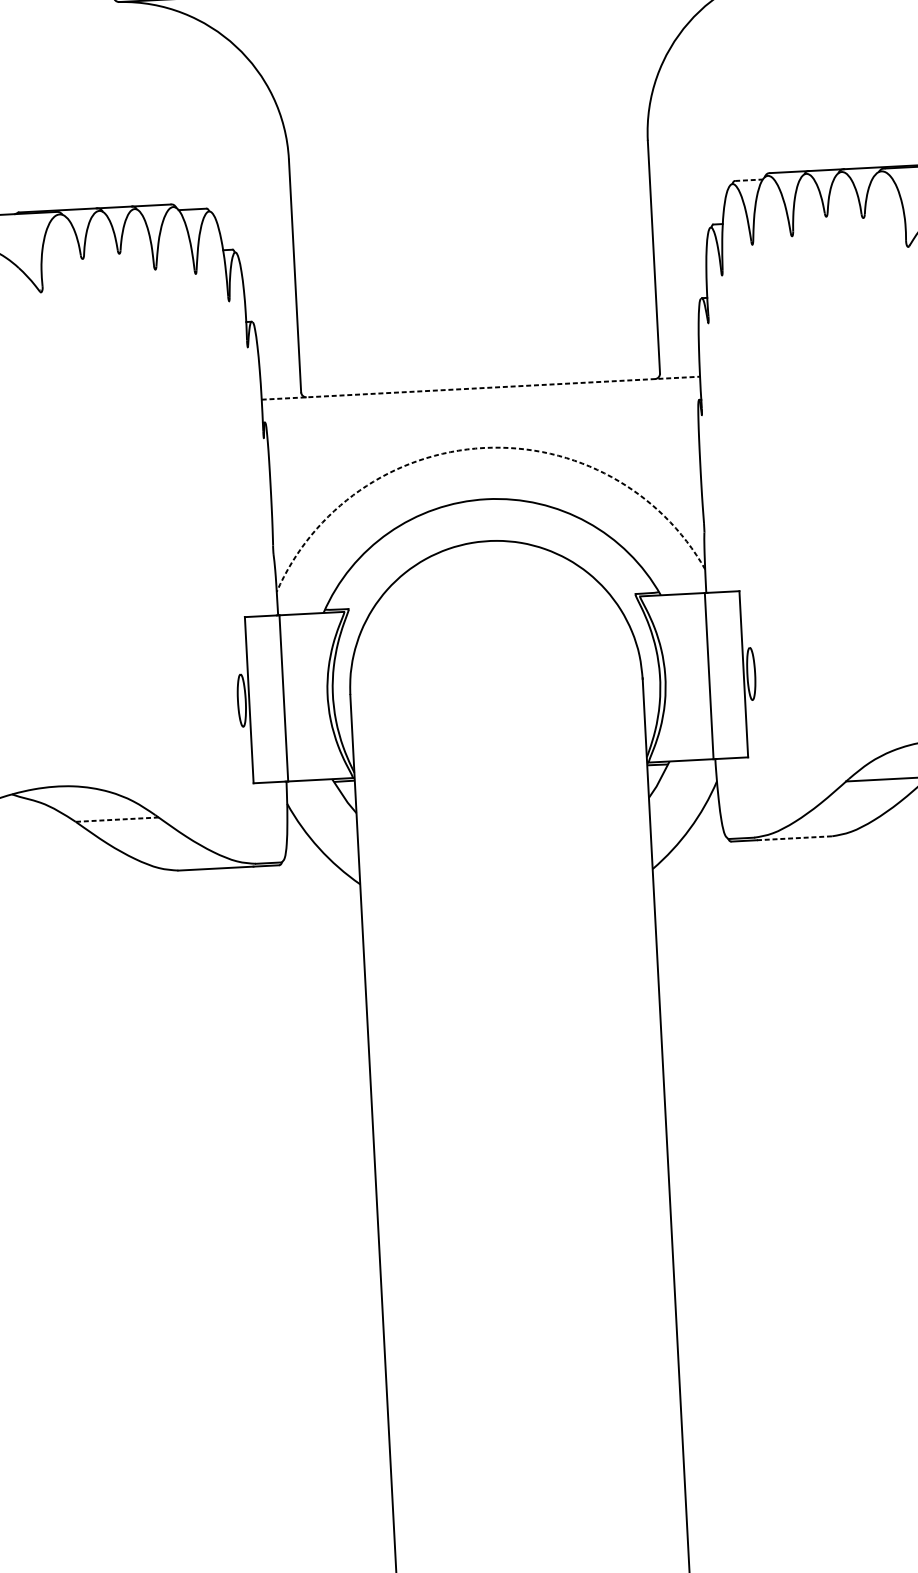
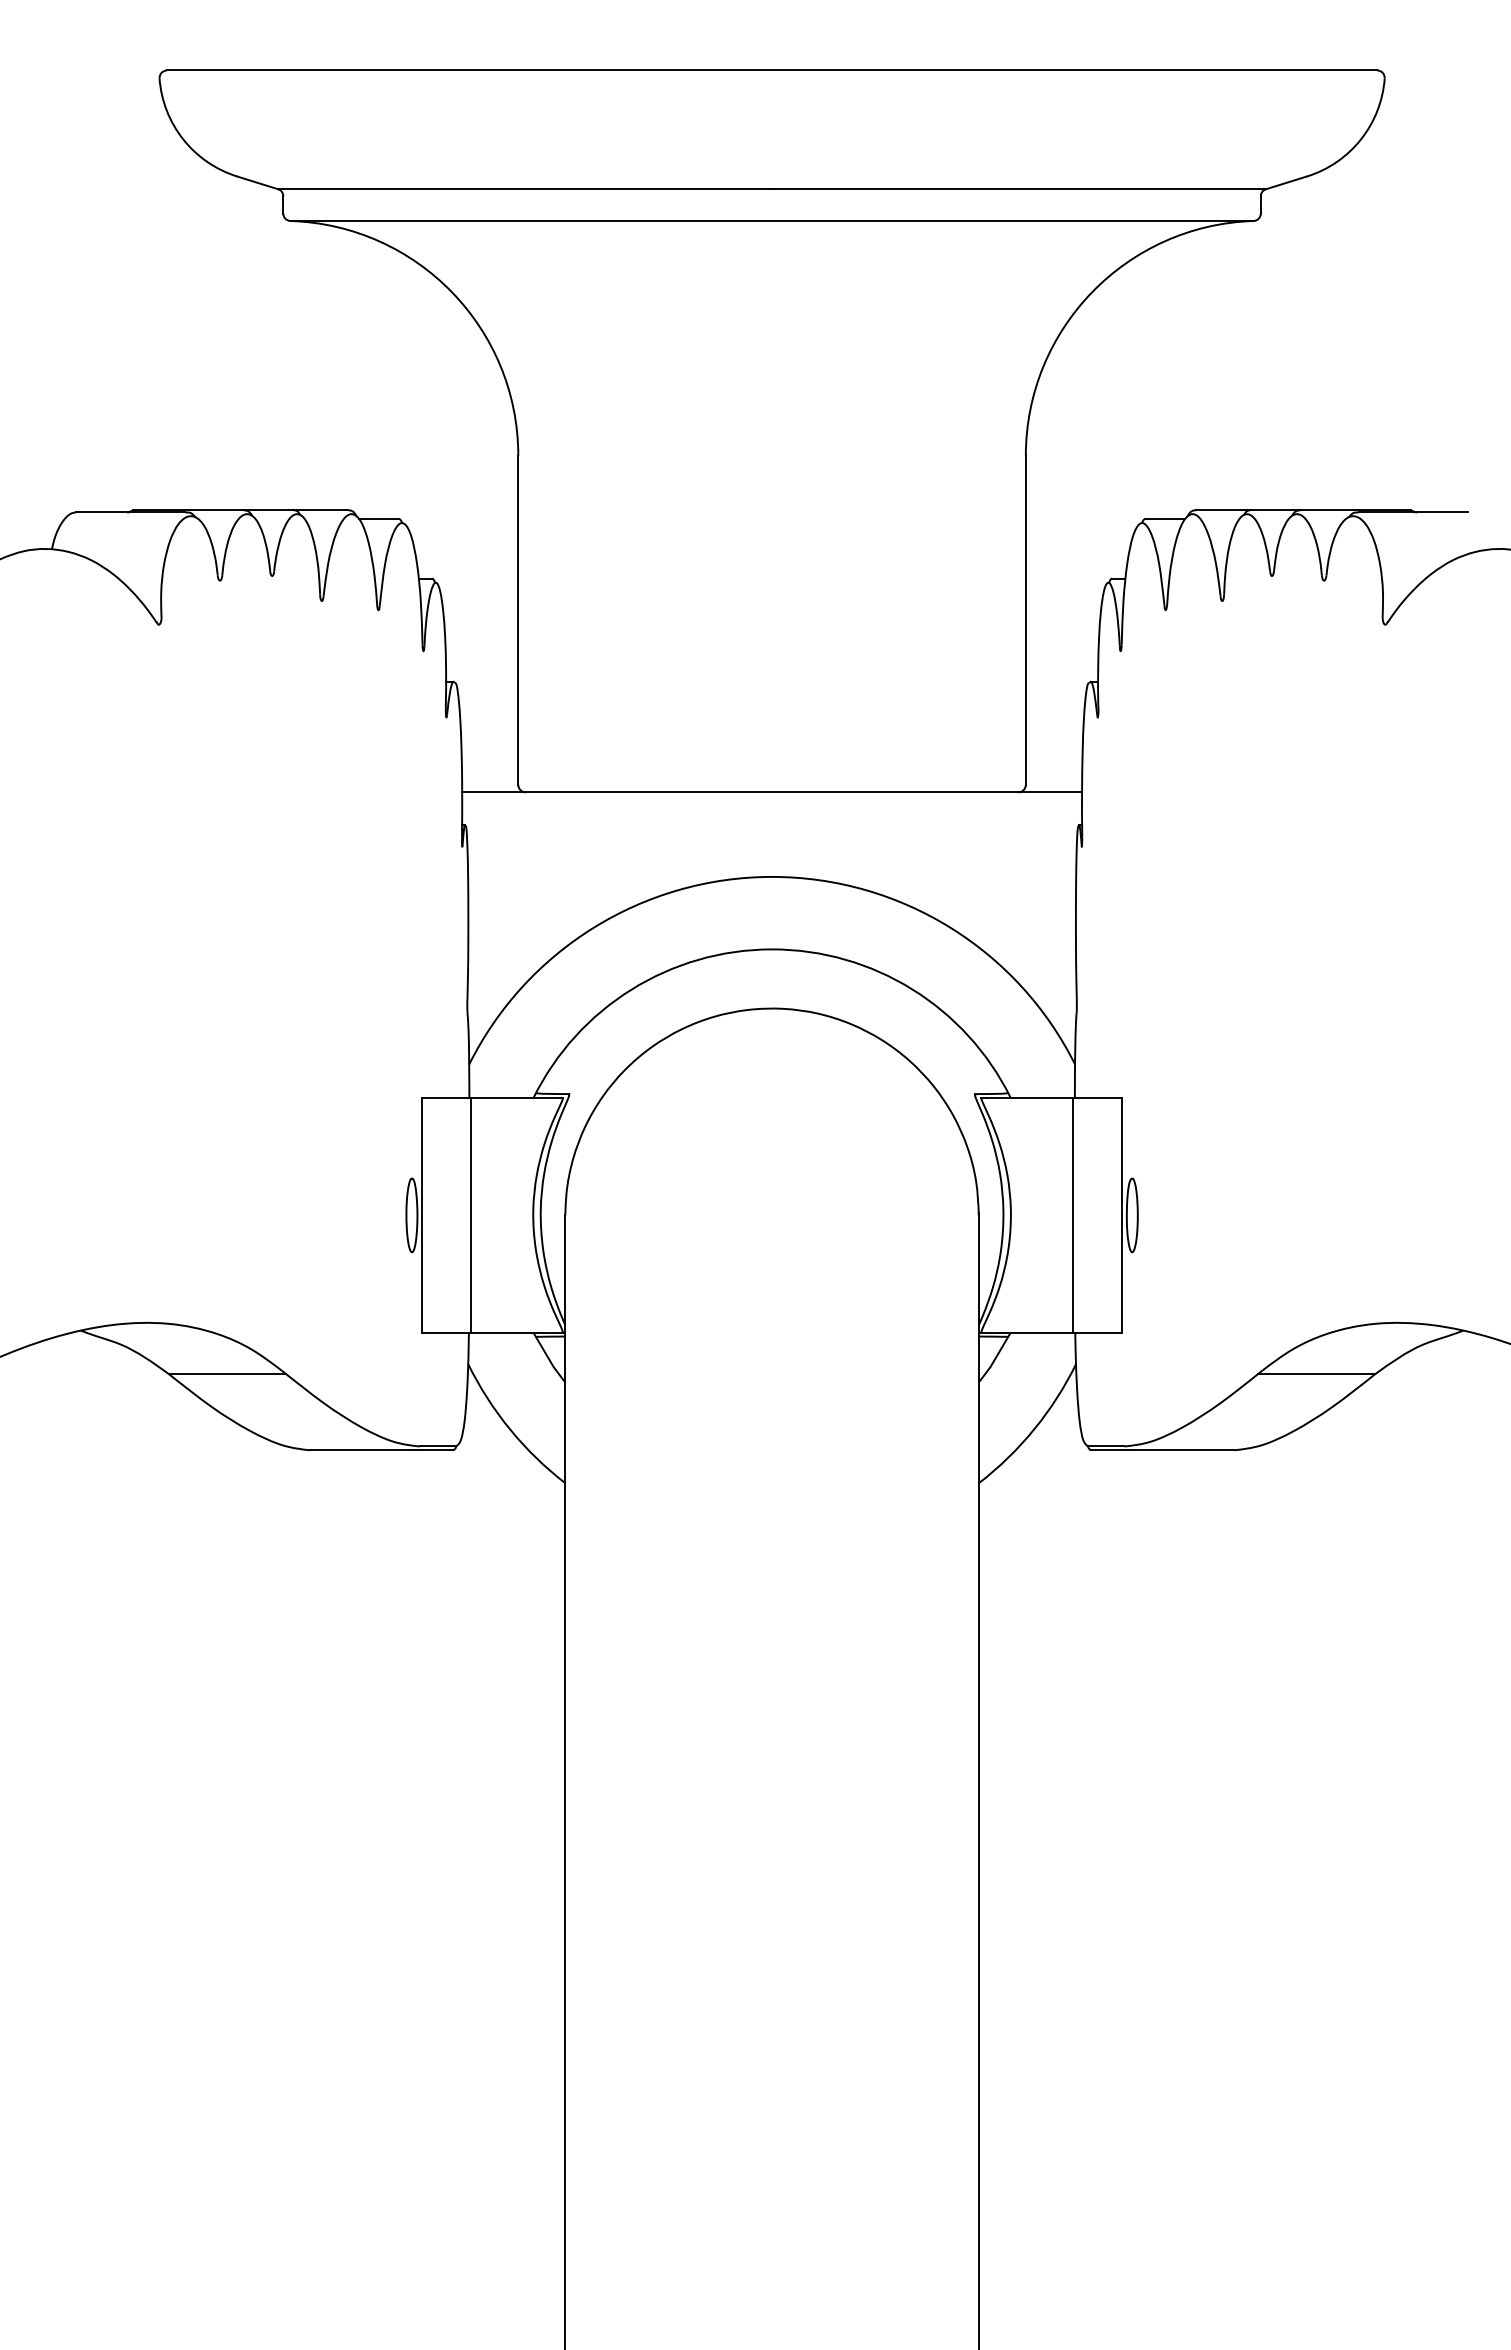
line: (748, 179) -> (1165, 518), dashed -> solid
line: (481, 388) -> (772, 792), dashed -> solid
arc: (484, 447) -> (772, 876), dashed -> solid
line: (117, 819) -> (227, 1373), dashed -> solid
line: (794, 838) -> (1181, 1450), dashed -> solid

